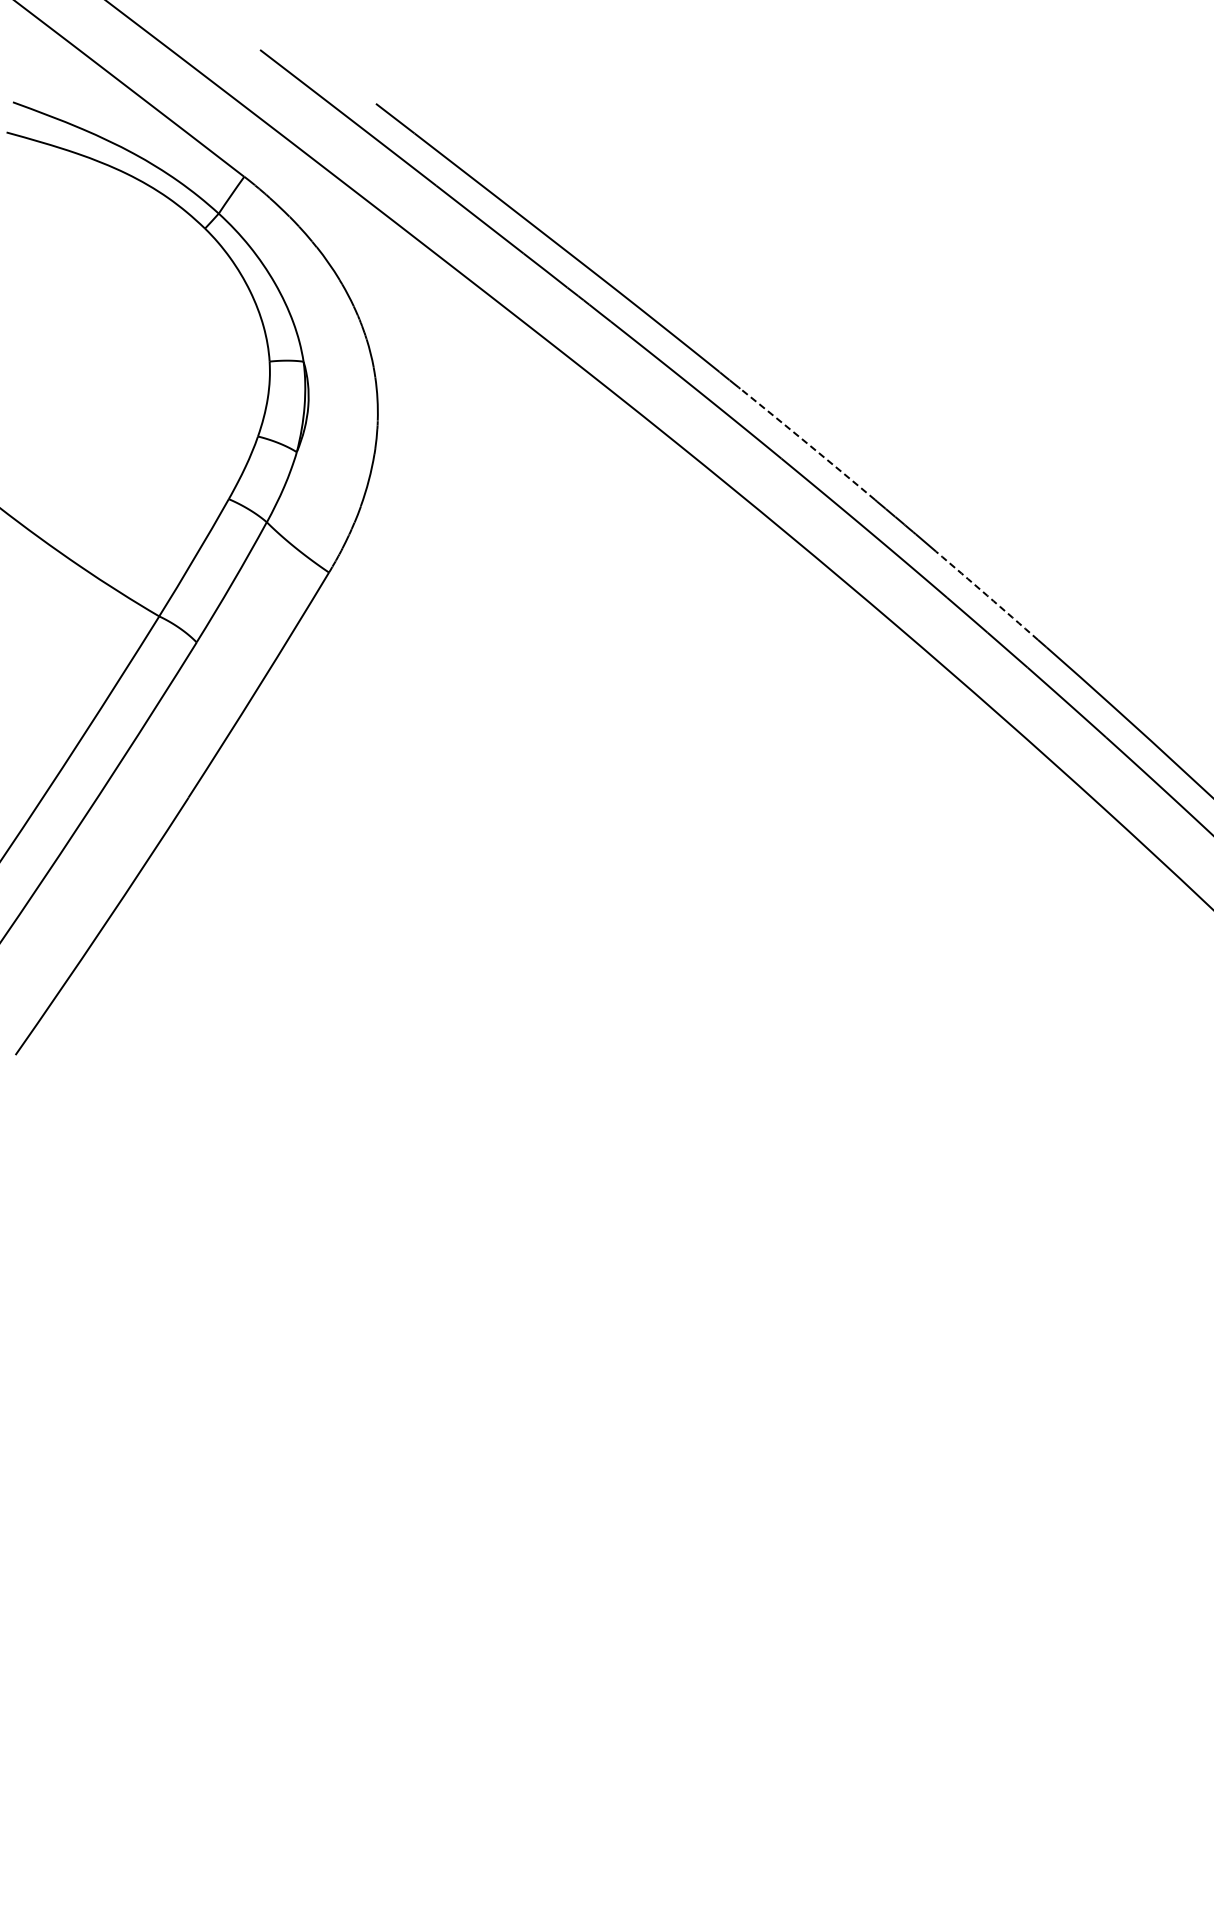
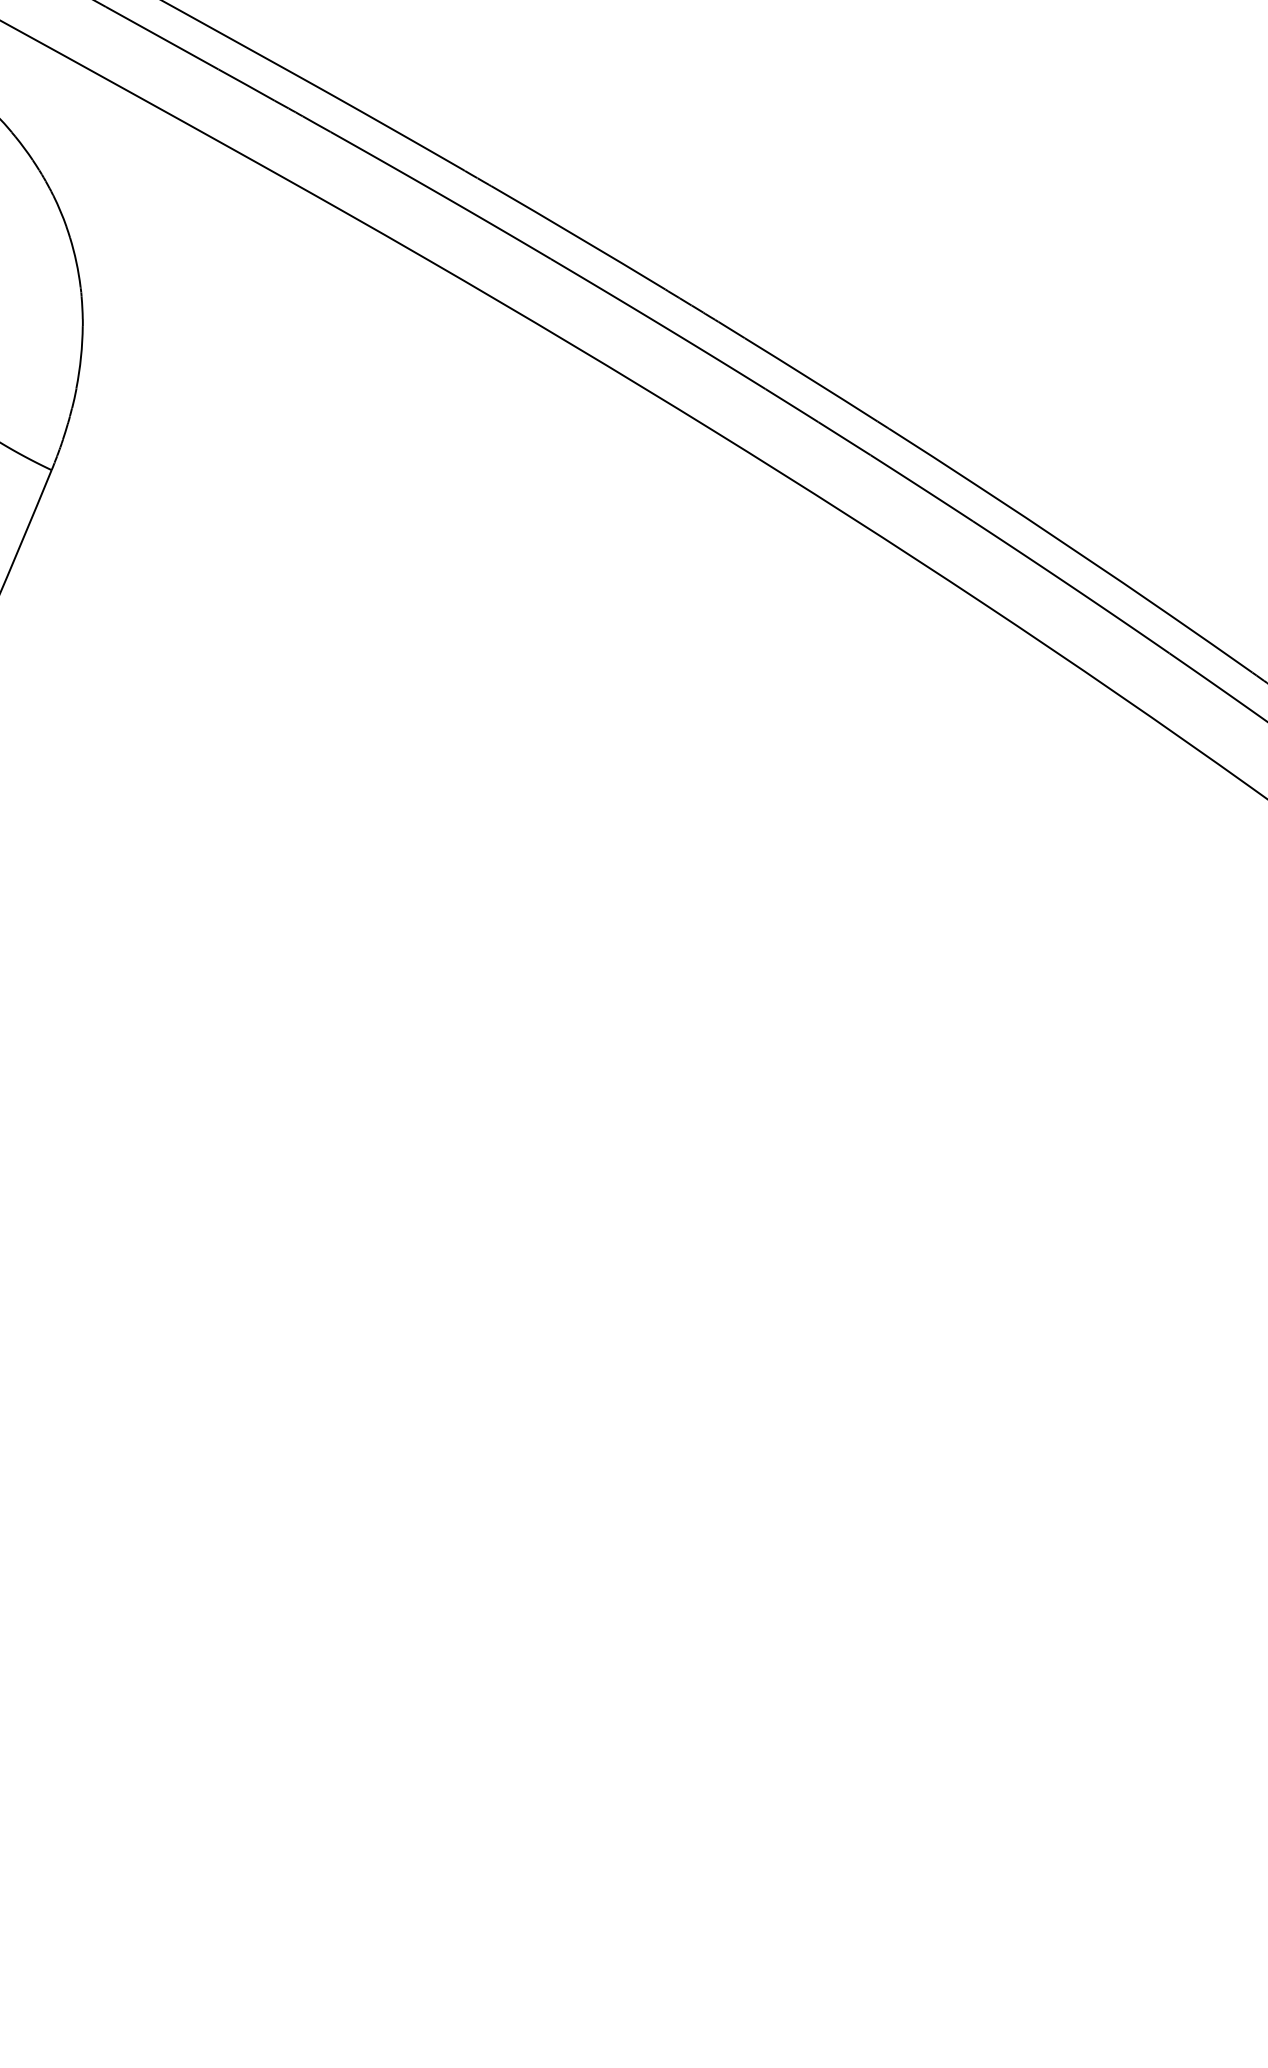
arc: (807, 443) -> (578, 236), dashed -> solid
arc: (987, 595) -> (811, 379), dashed -> solid

